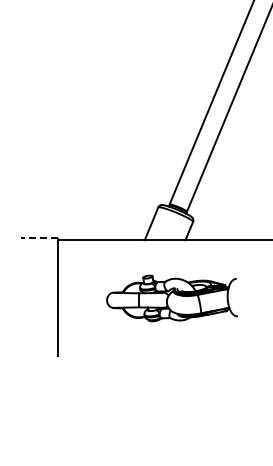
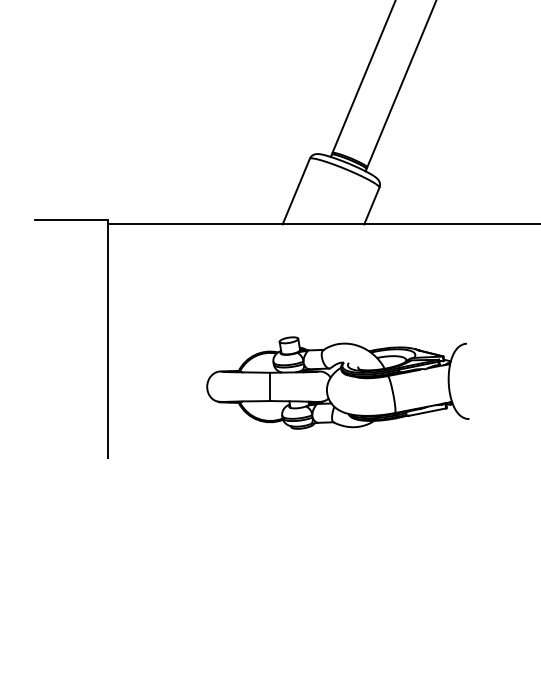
line: (38, 237) -> (69, 218), dashed -> solid
part: (171, 298) -> (336, 383), moved

